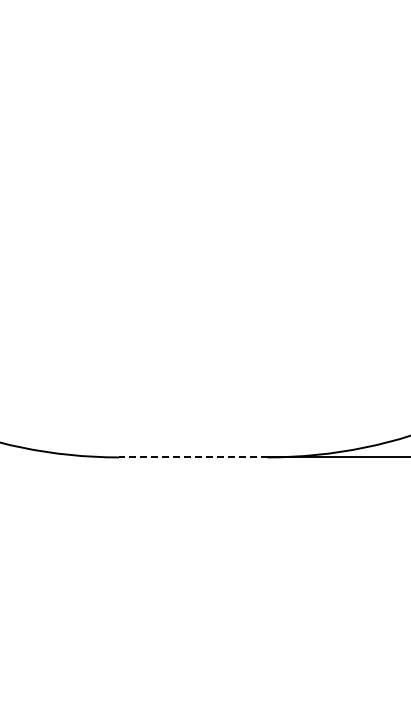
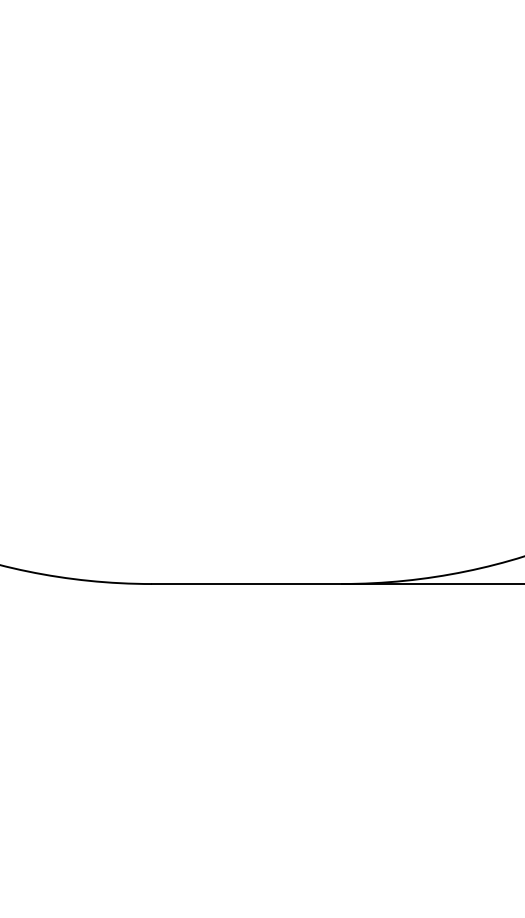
line: (192, 457) -> (245, 584), dashed -> solid

